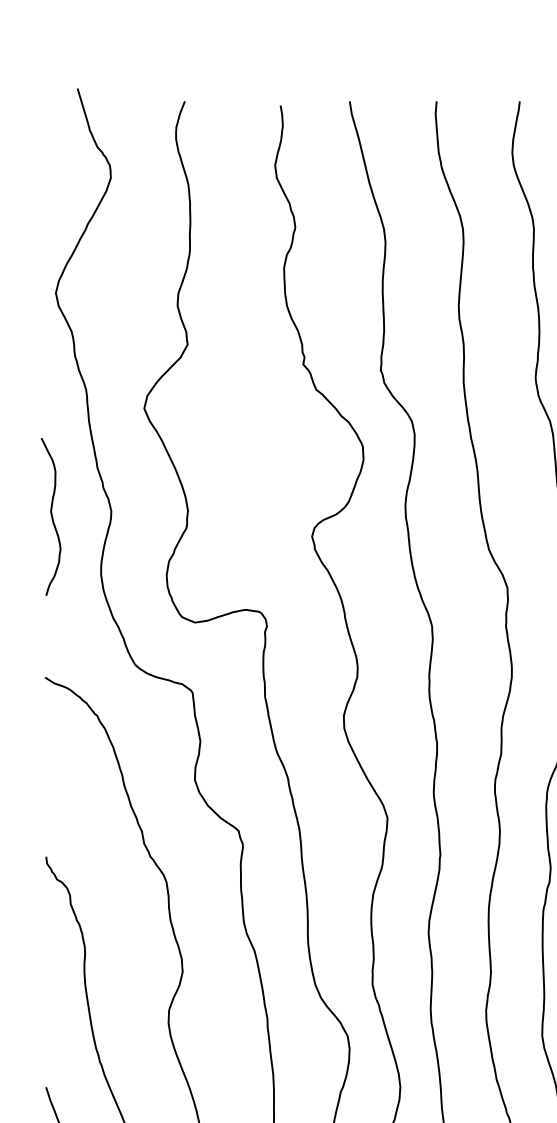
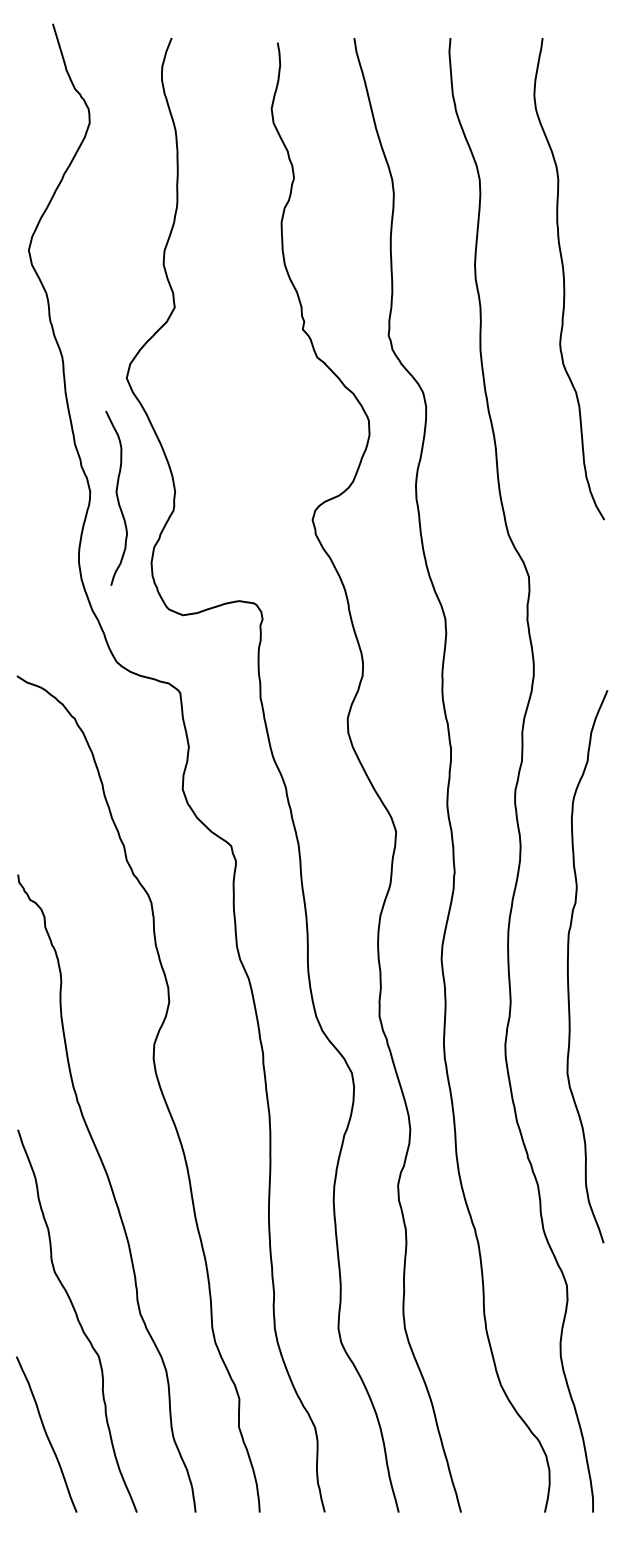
curve: (51, 516) -> (116, 497), moved

